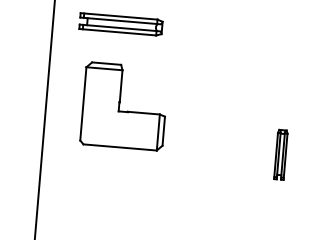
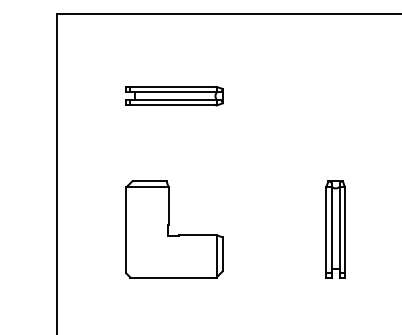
part: (121, 24) -> (174, 96), moved
part: (124, 106) -> (174, 229), moved
part: (280, 154) -> (335, 229), size x1.67

